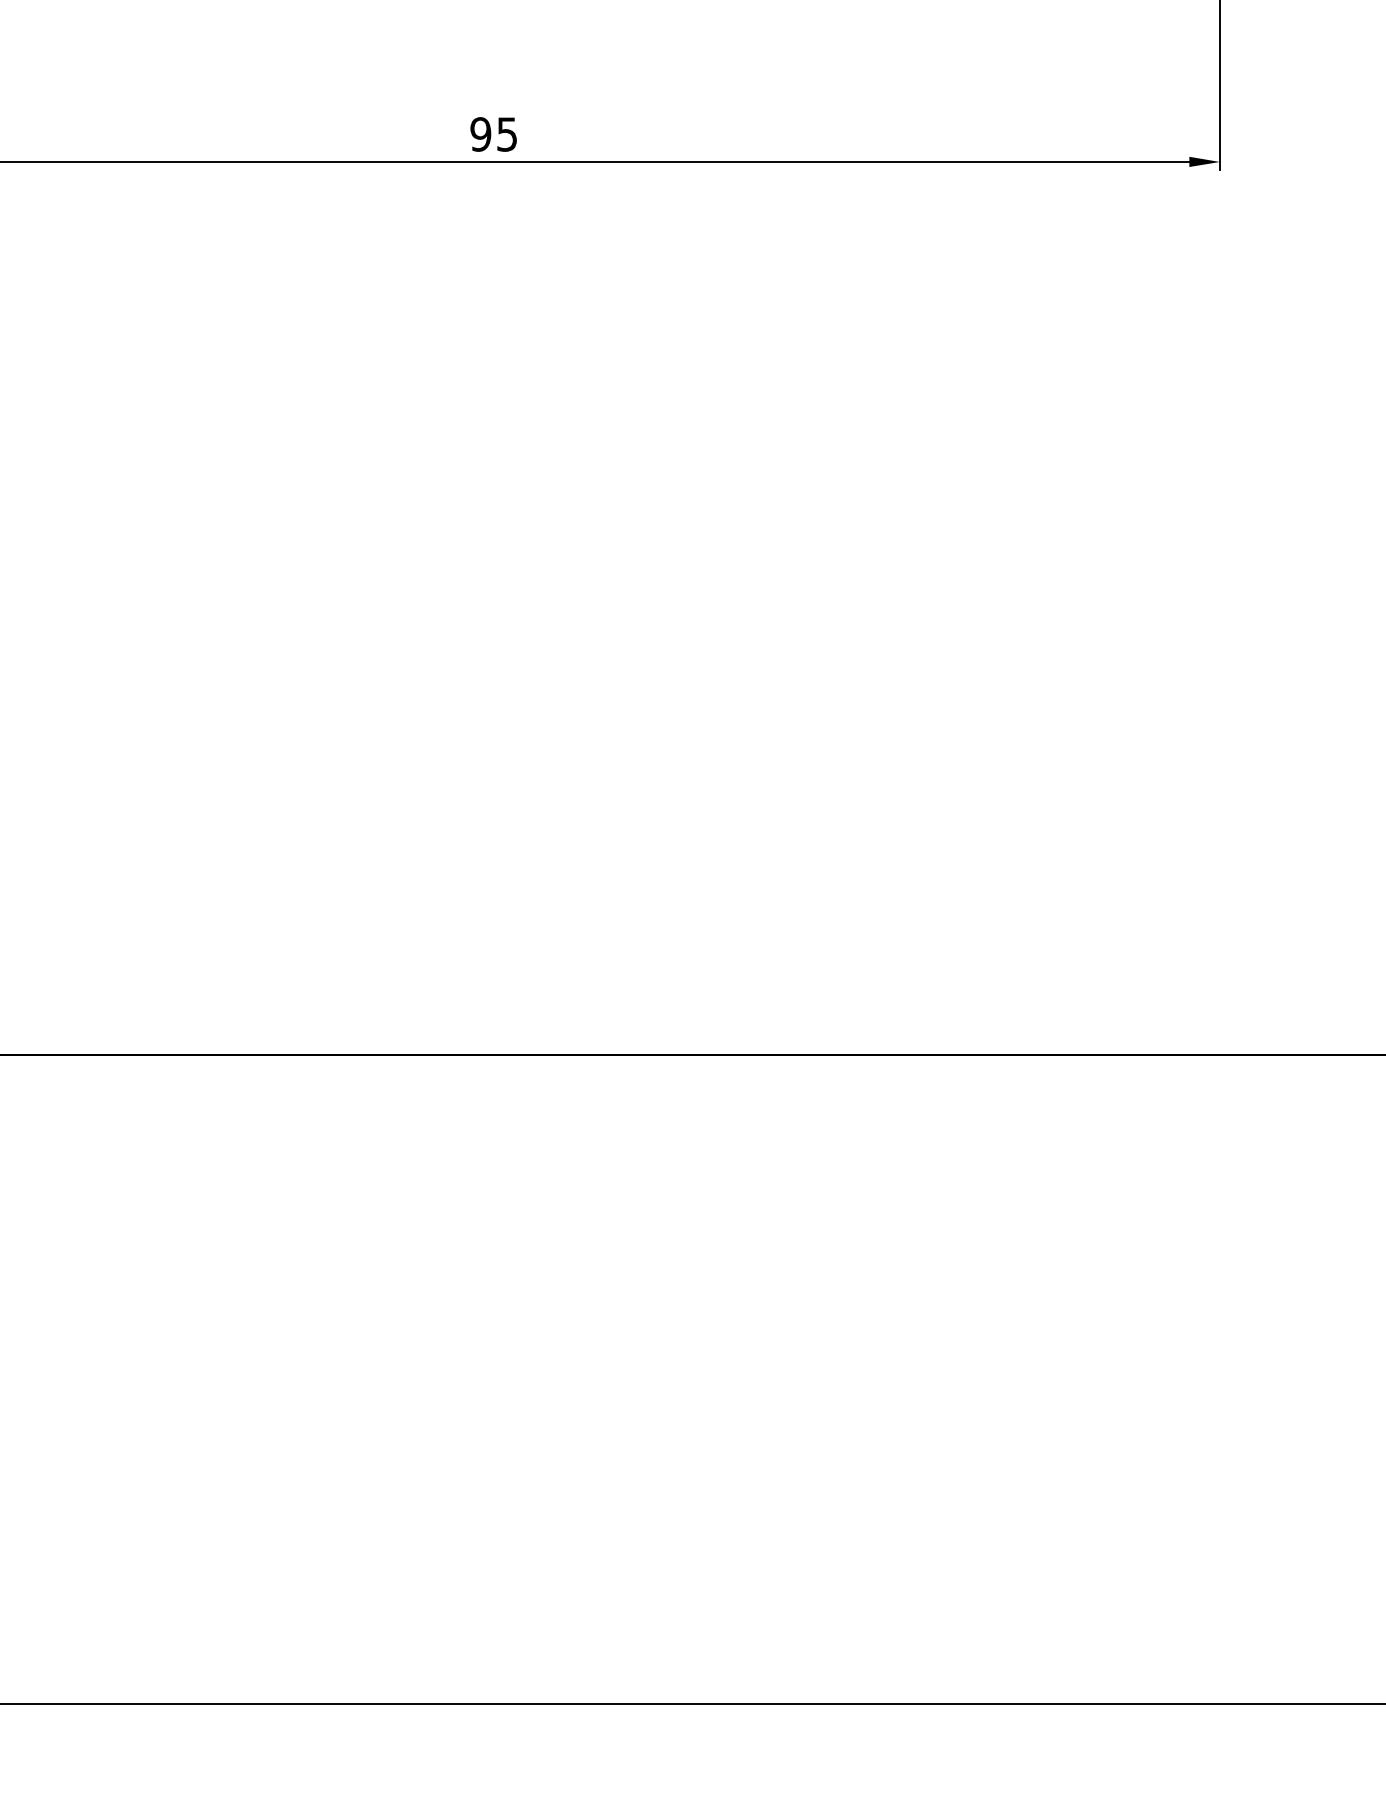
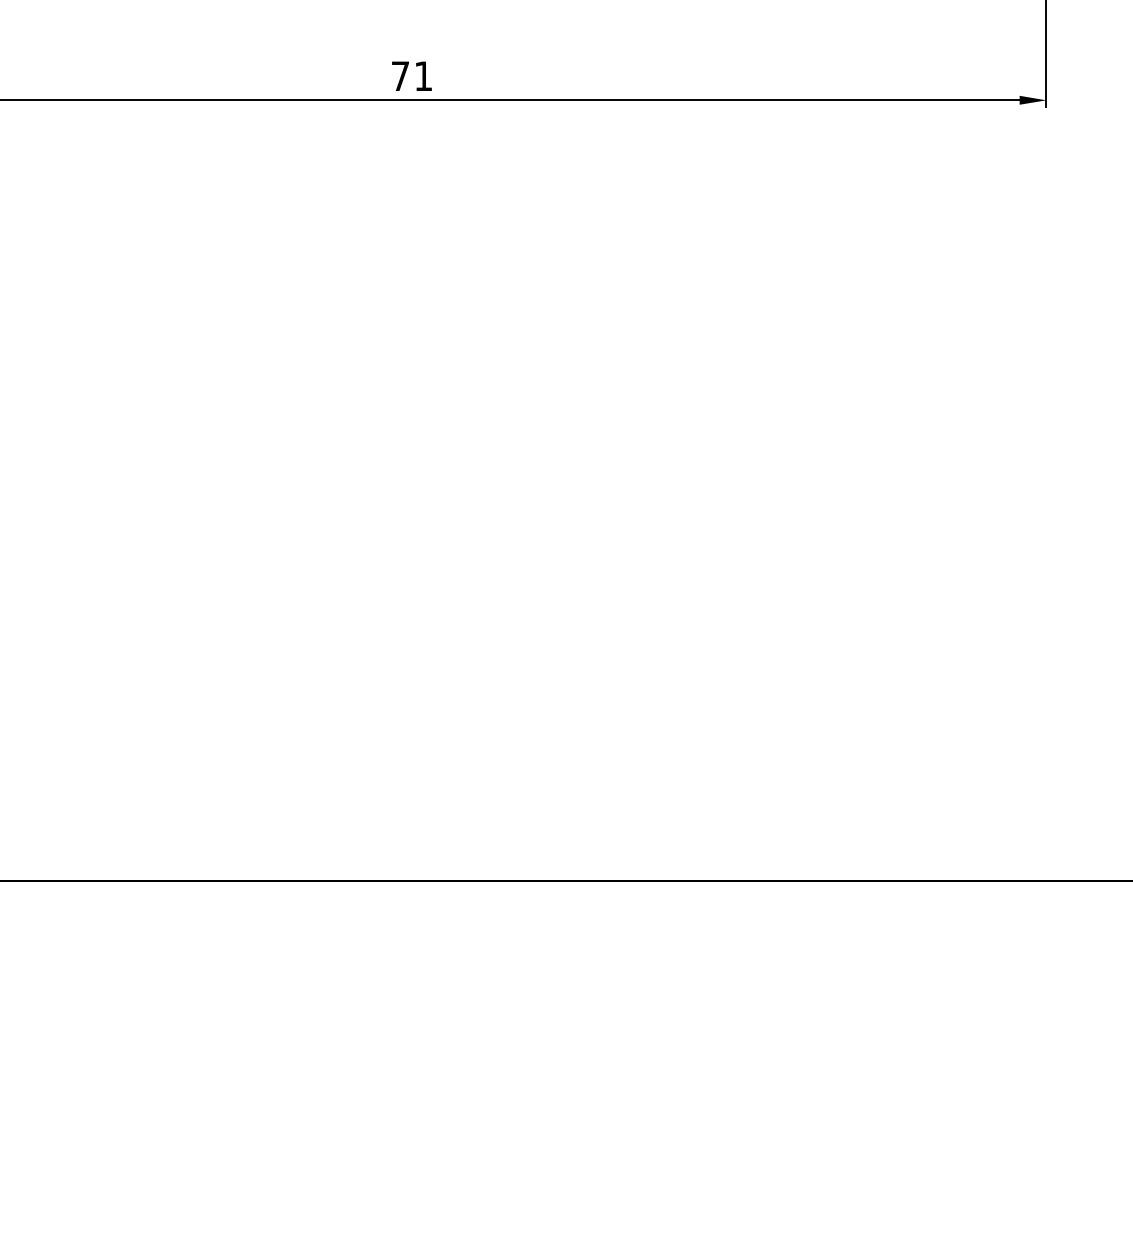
text: (493, 134) -> (411, 76), 95 -> 71

